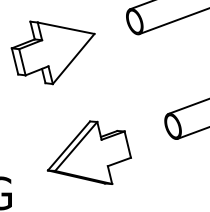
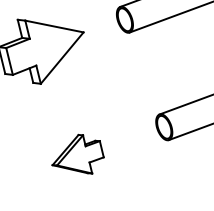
part: (88, 152) -> (77, 154), size x0.6

